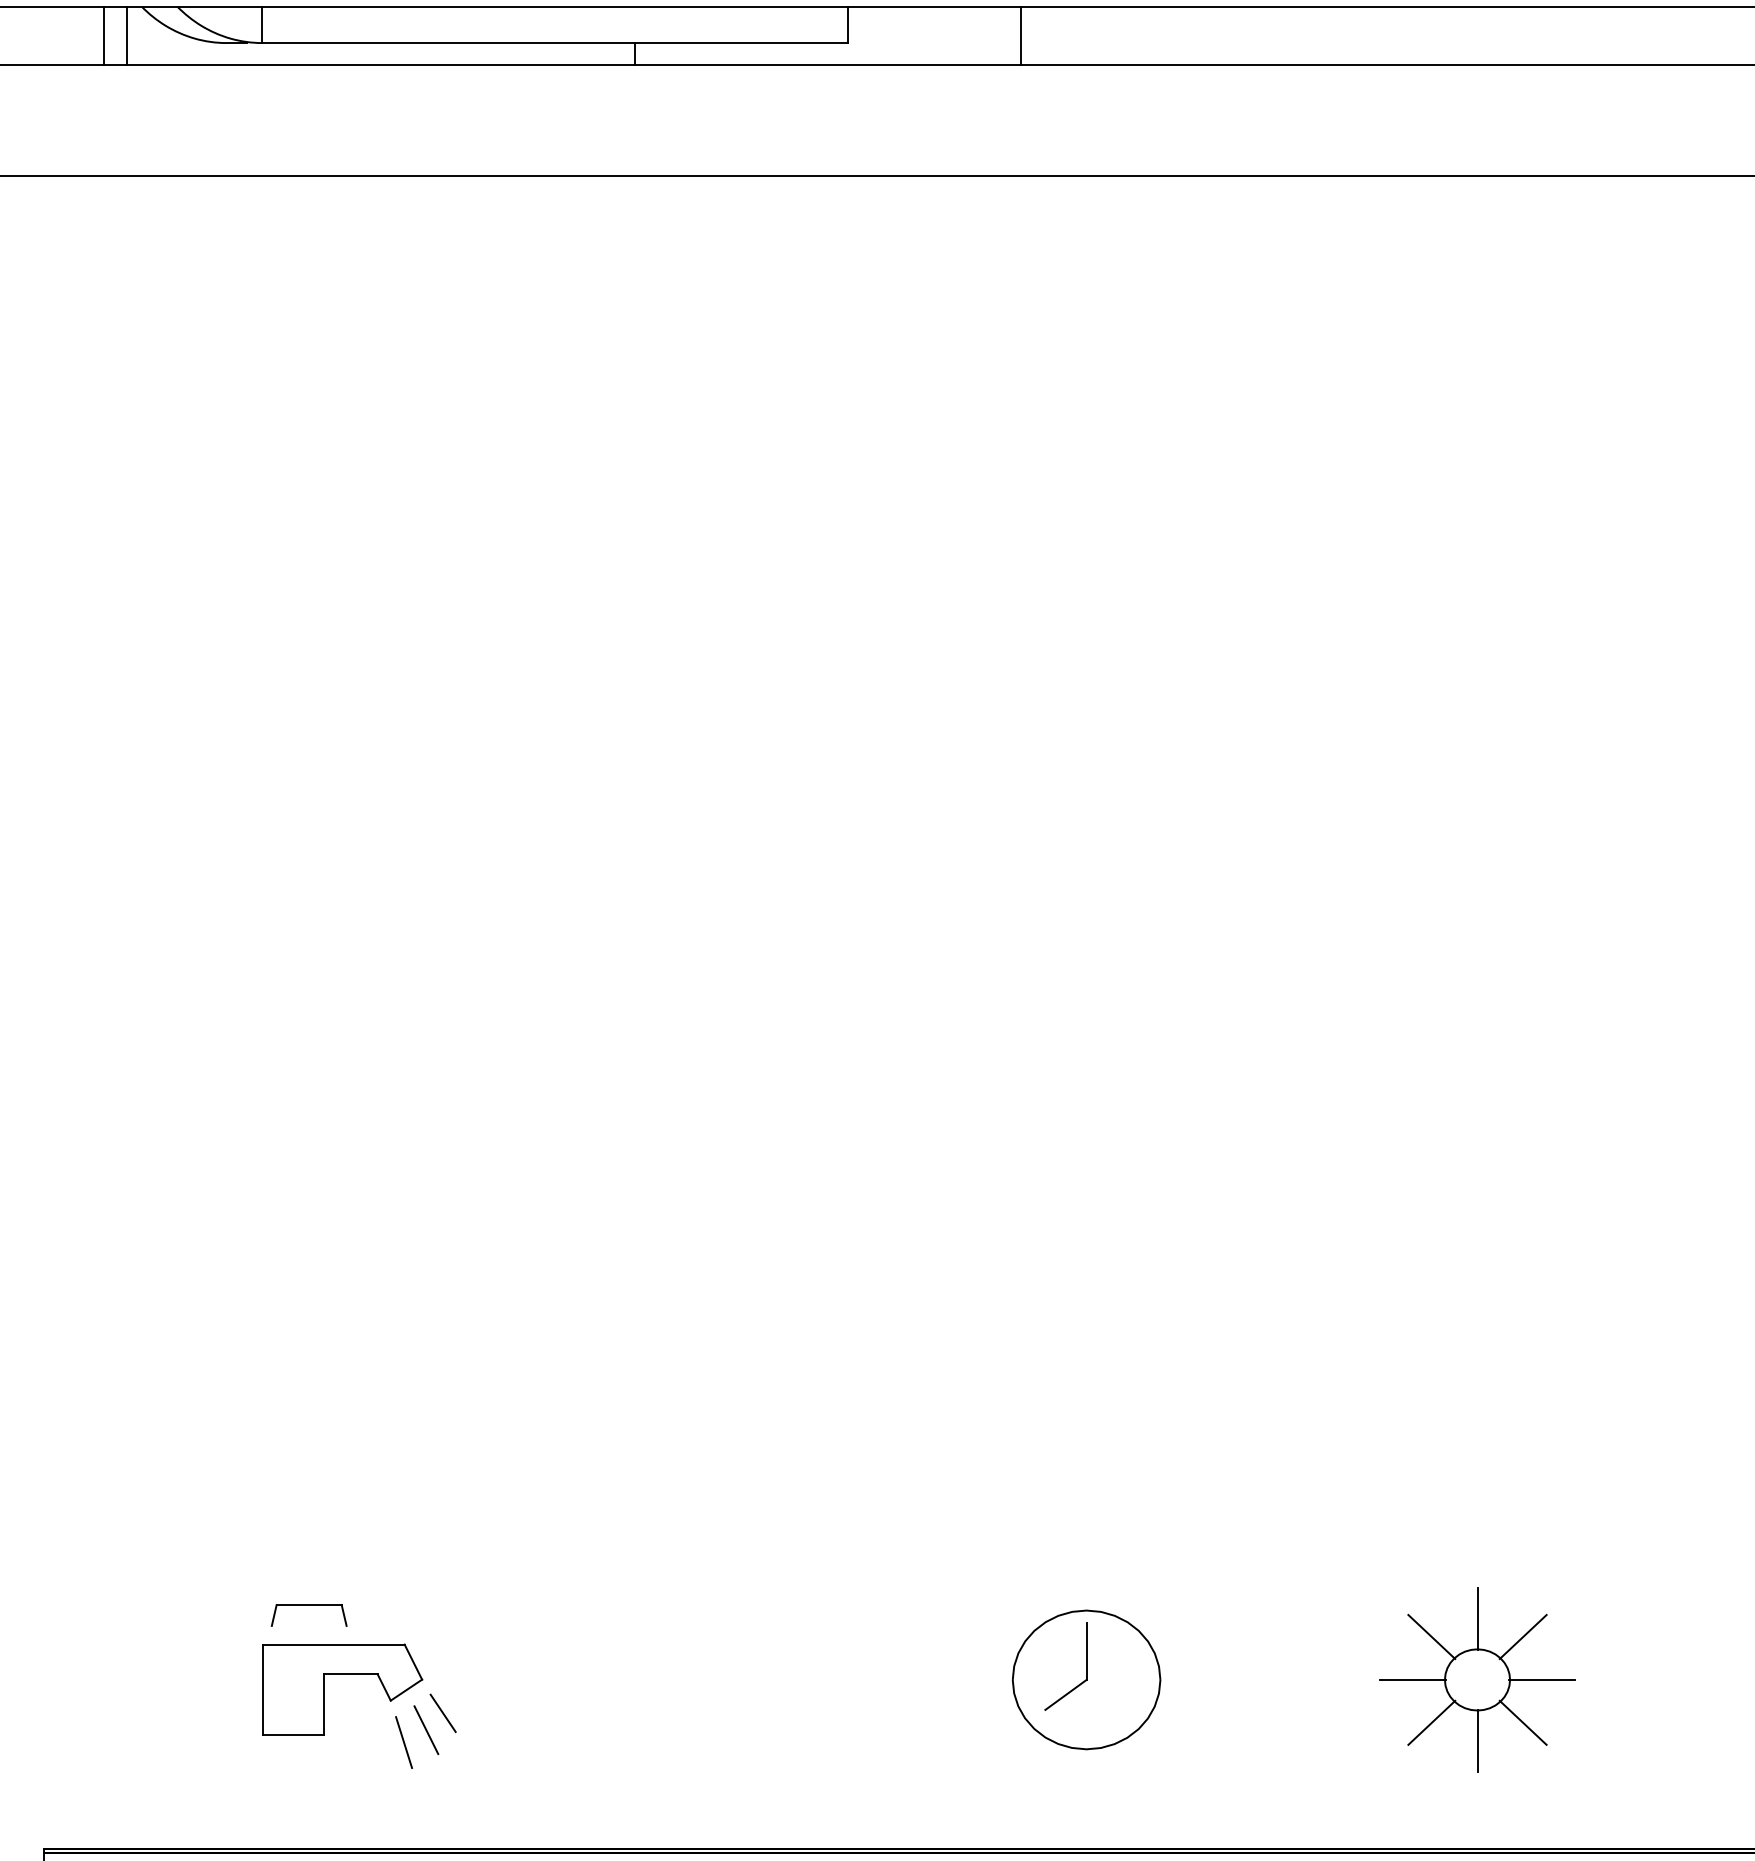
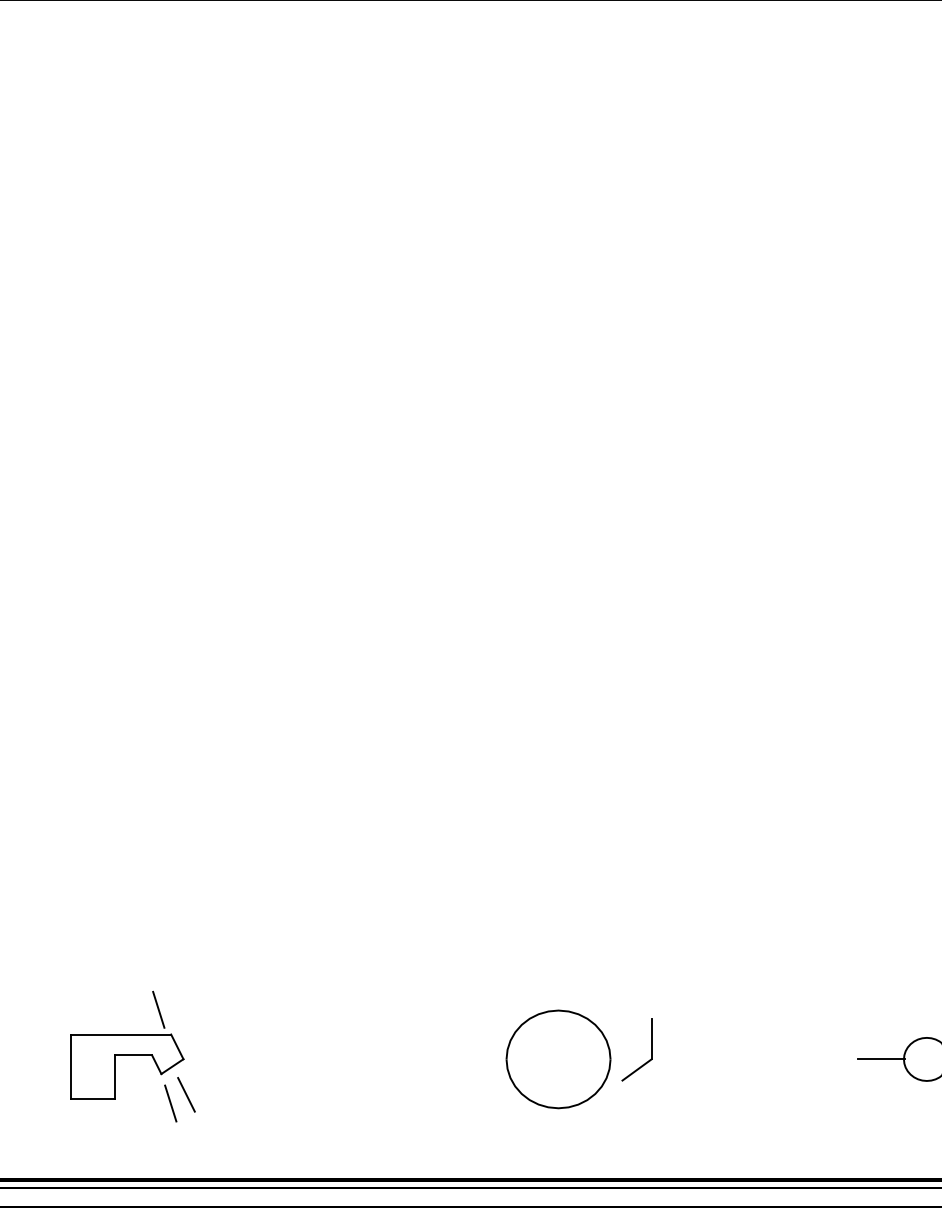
part: (308, 1605) -> (103, 1006), removed
line: (386, 1609) -> (158, 1009), added
line: (1477, 1619) -> (926, 1016), removed
line: (1431, 1637) -> (894, 1029), removed
part: (1086, 1679) -> (558, 1059), moved
line: (442, 1713) -> (197, 1083), removed
line: (1431, 1722) -> (894, 1089), removed
line: (1477, 1740) -> (926, 1102), removed

